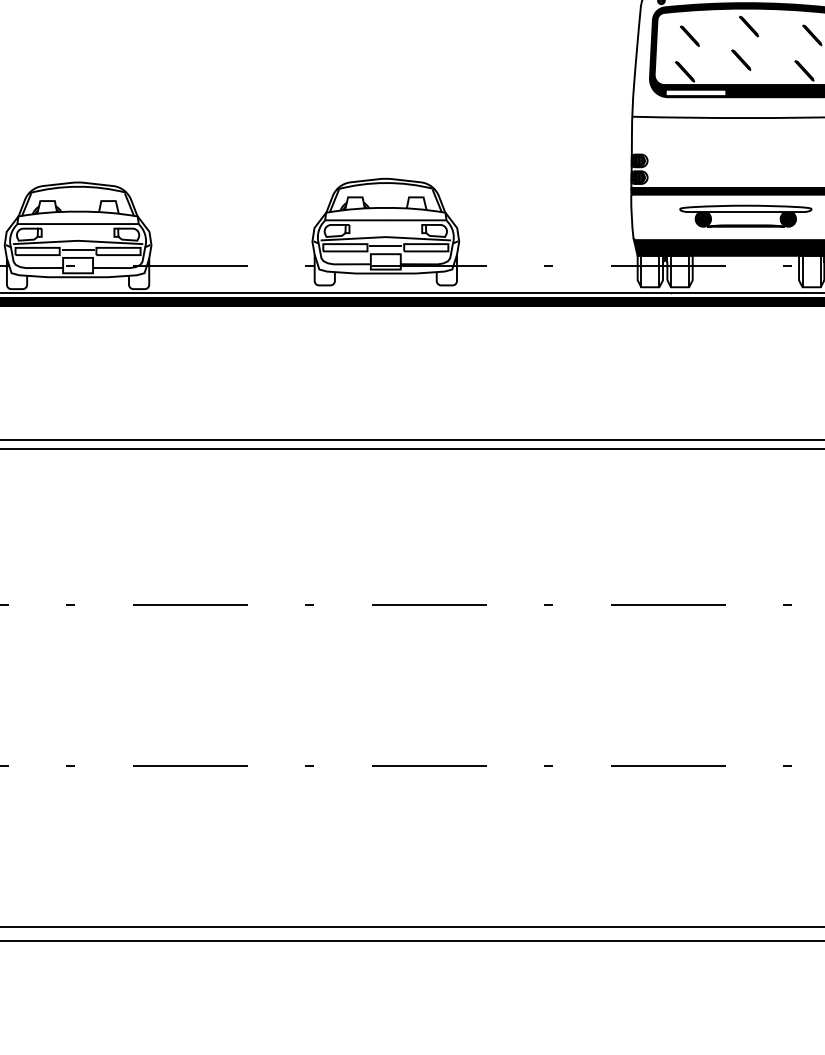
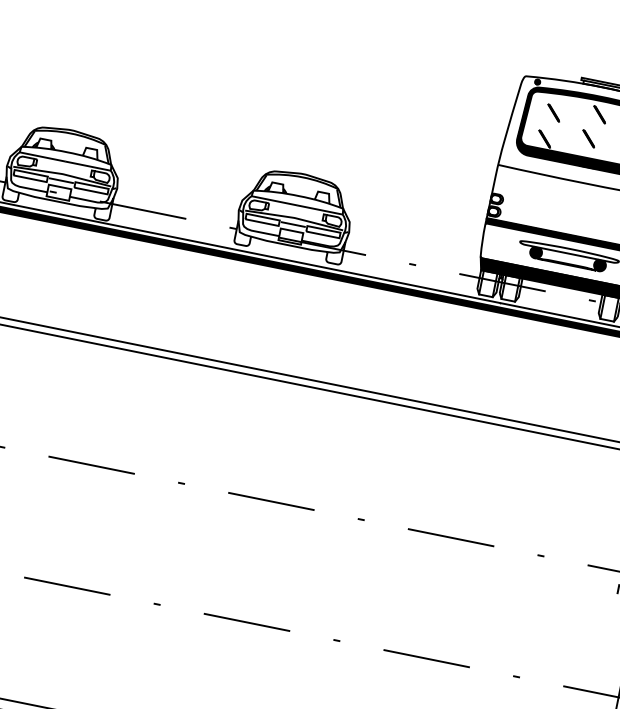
hatch: (638, 160) -> (496, 198), removed
hatch: (638, 177) -> (493, 211), removed

